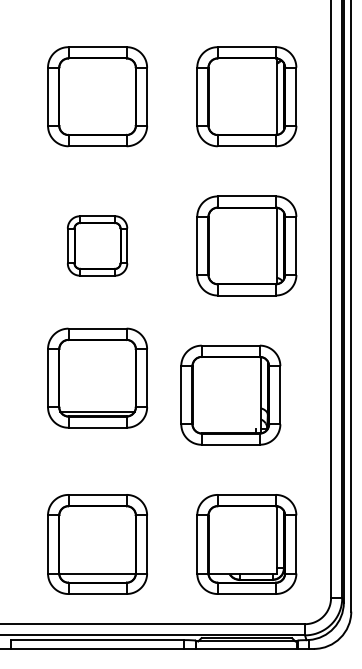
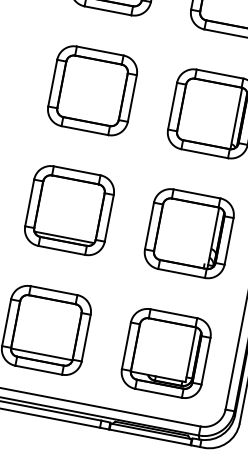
part: (97, 245) -> (92, 90), size x1.67
part: (97, 377) -> (69, 210), moved
part: (230, 394) -> (189, 233), moved

